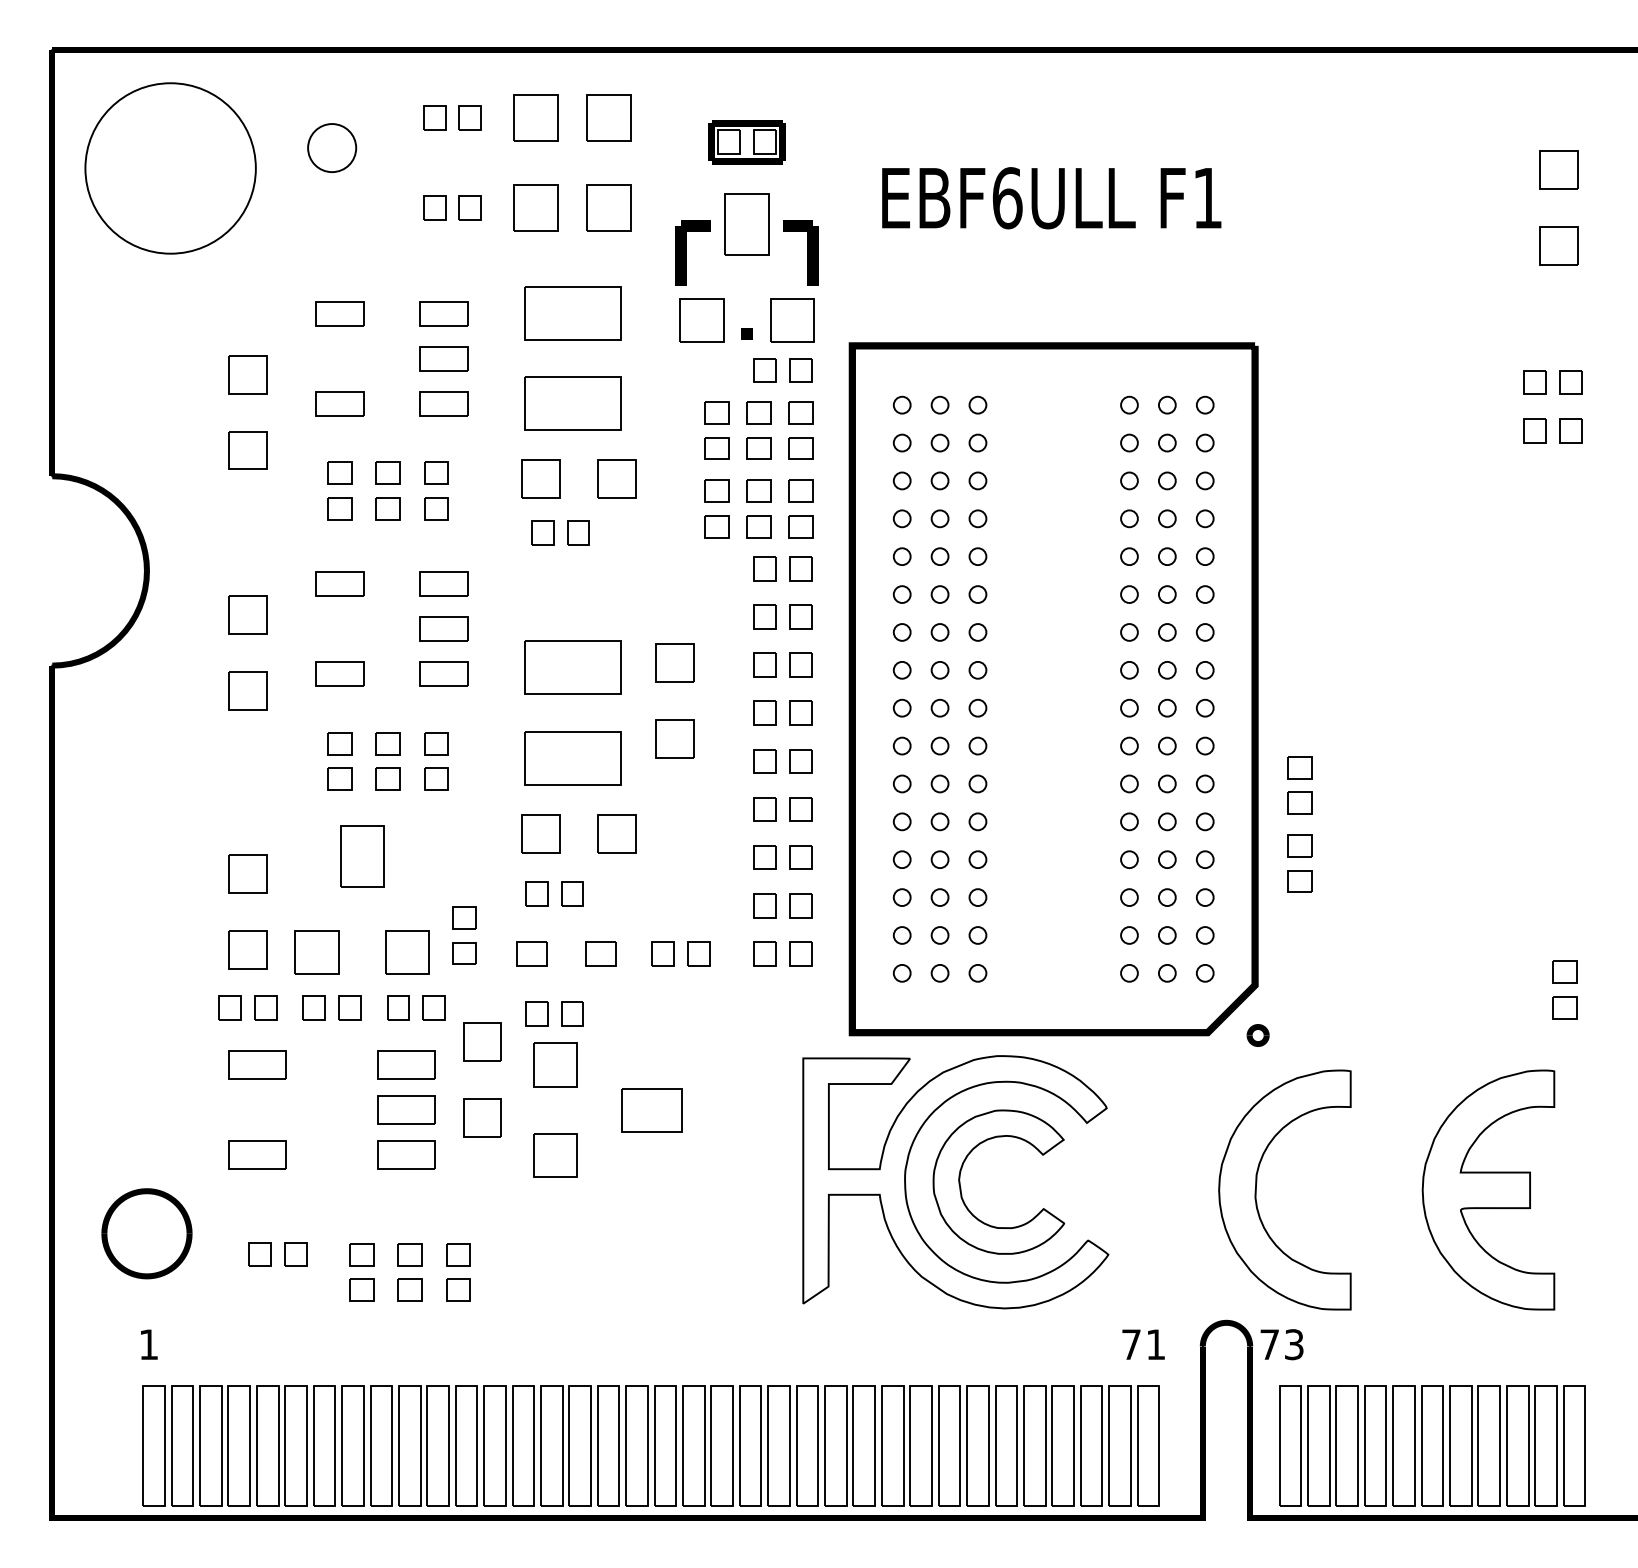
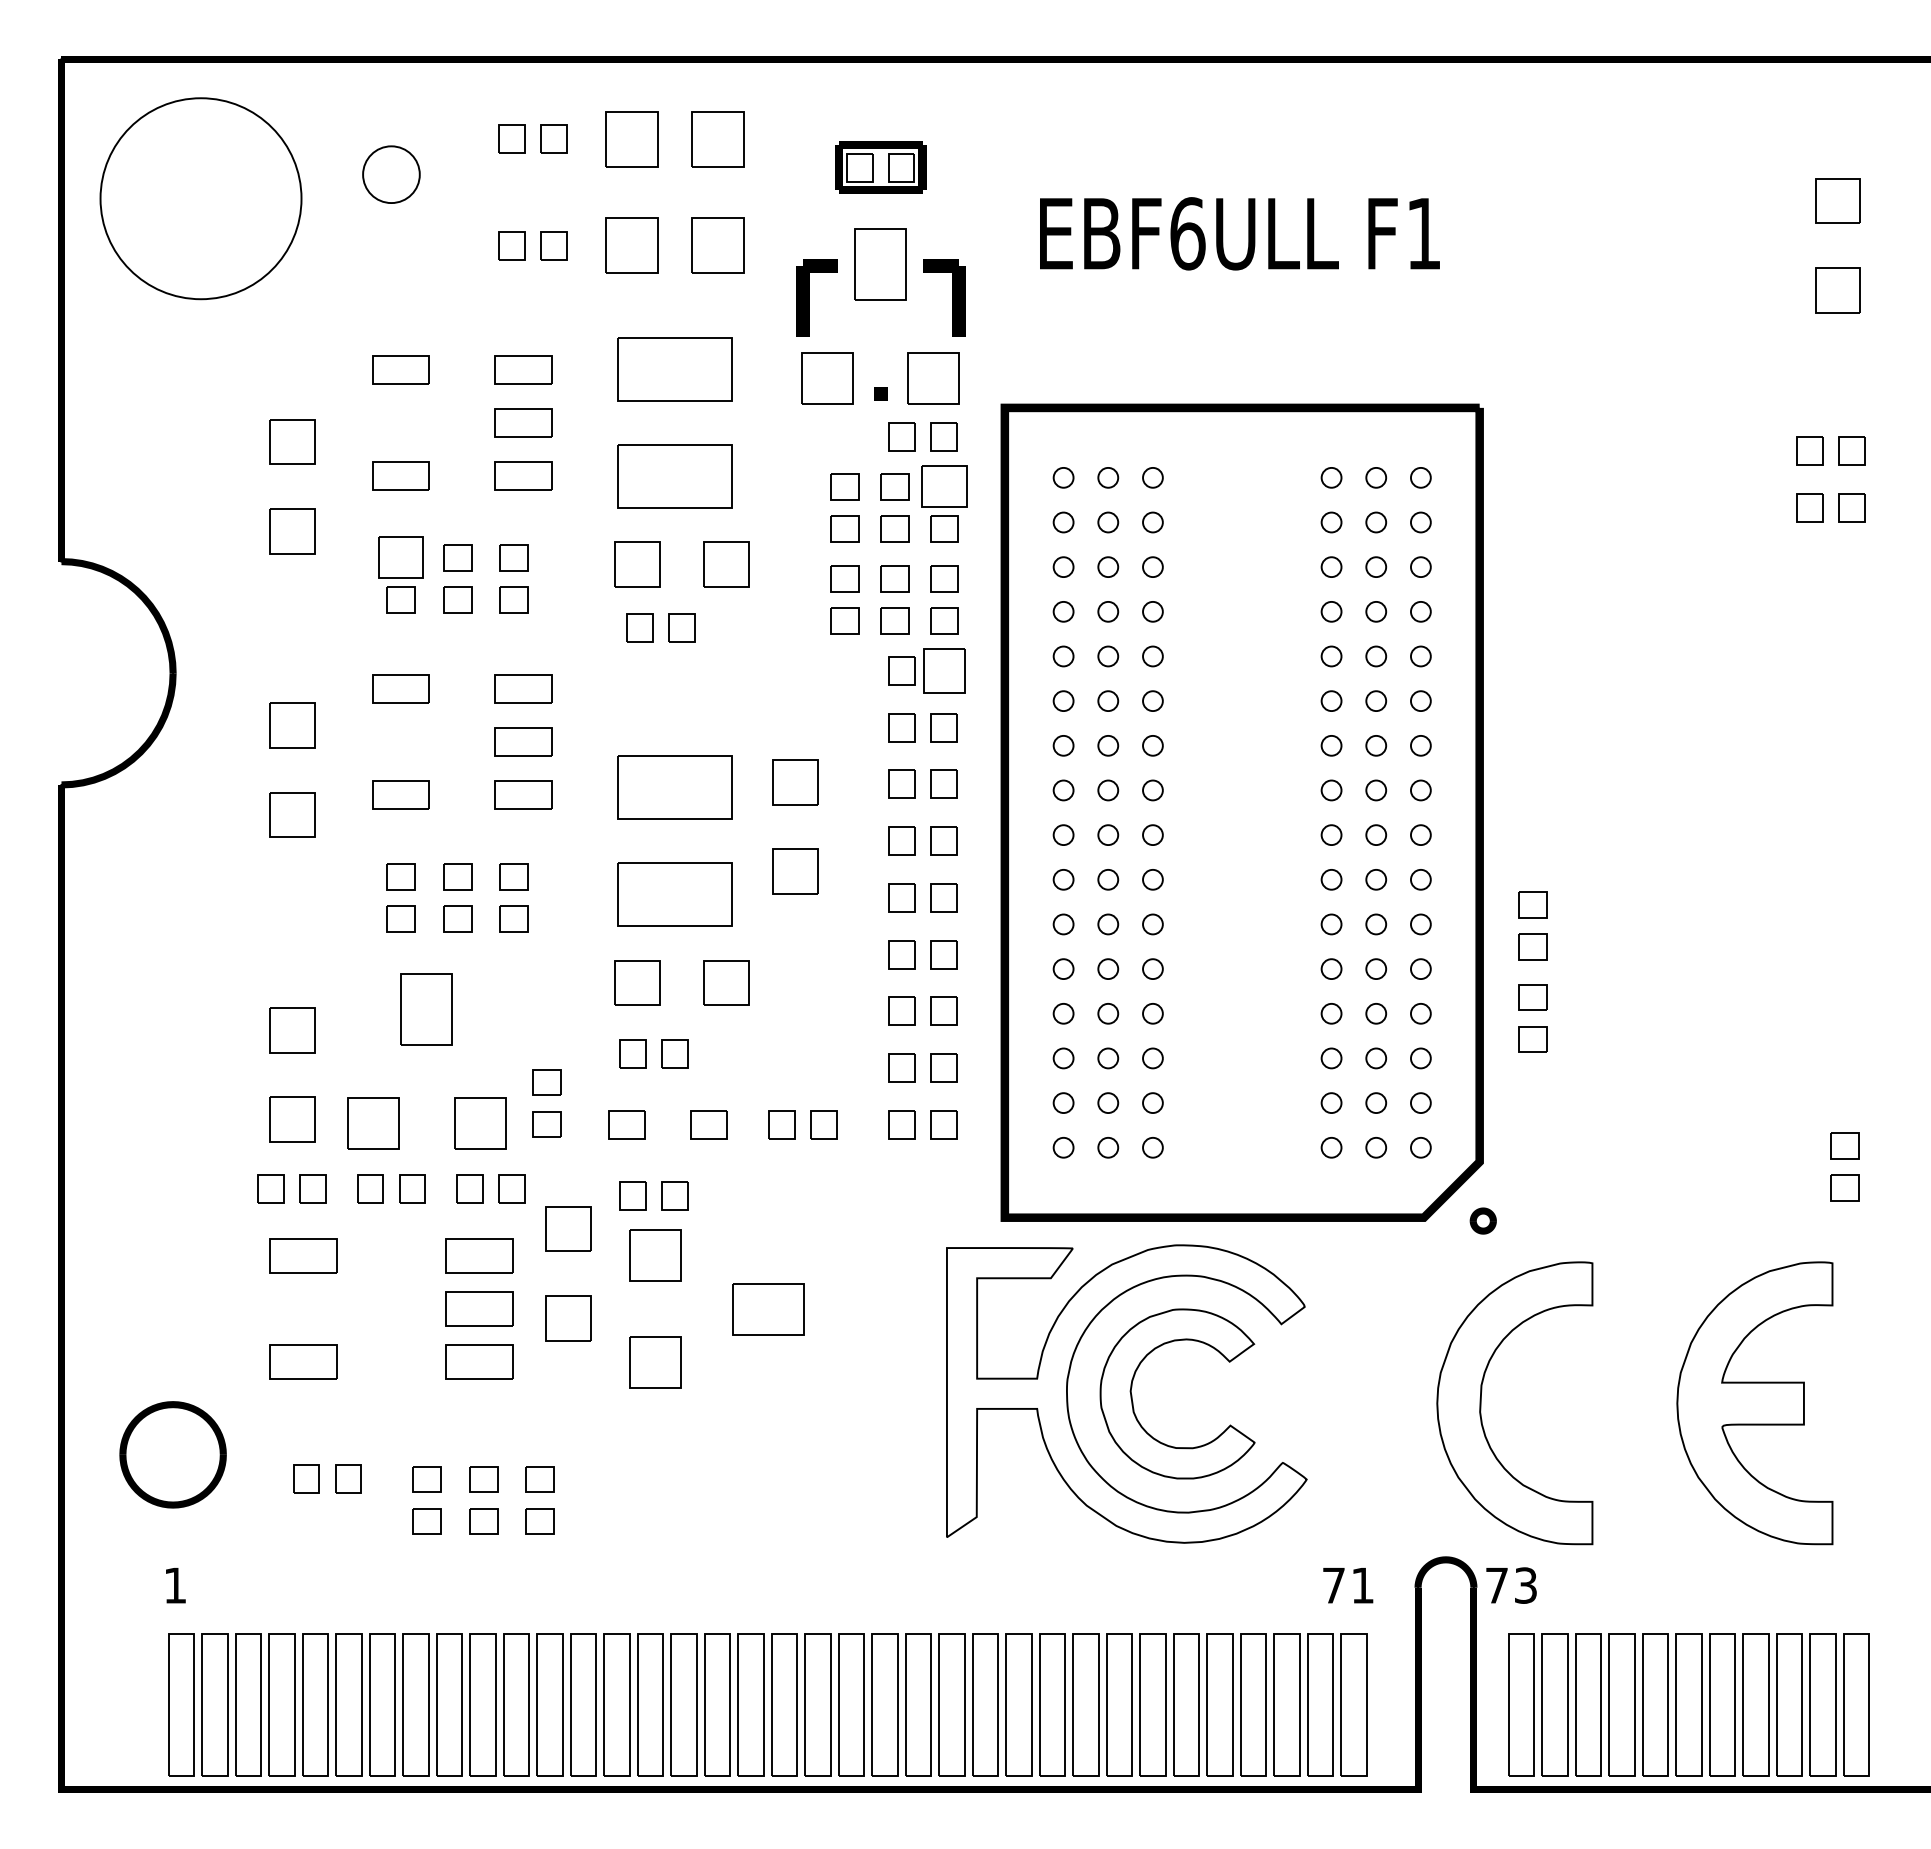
part: (801, 412) -> (944, 486), size x1.6
part: (339, 472) -> (400, 557), size x1.6
part: (800, 568) -> (943, 670), size x1.6

